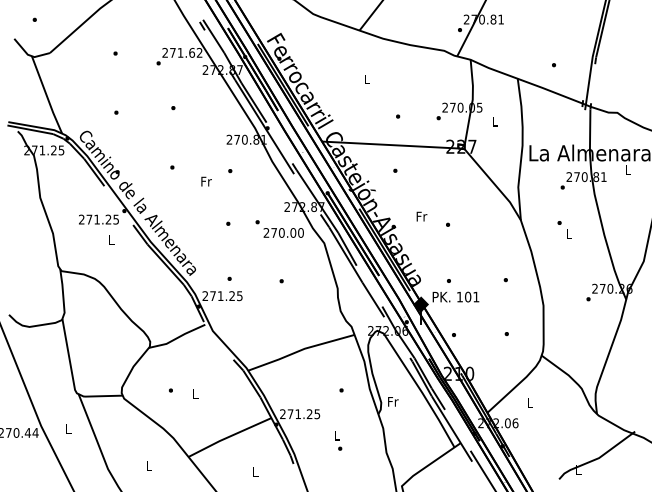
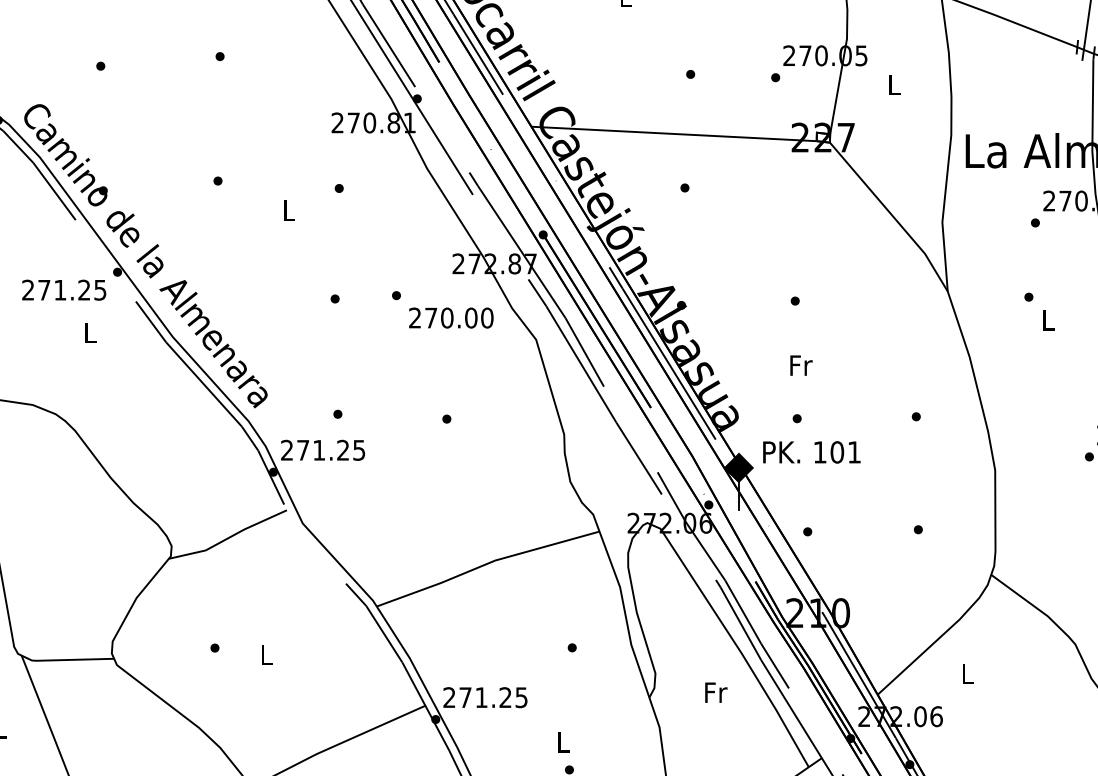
text: (206, 181) -> (289, 210), Fr -> L
text: (421, 216) -> (800, 365), moved
text: (393, 401) -> (716, 691), moved

